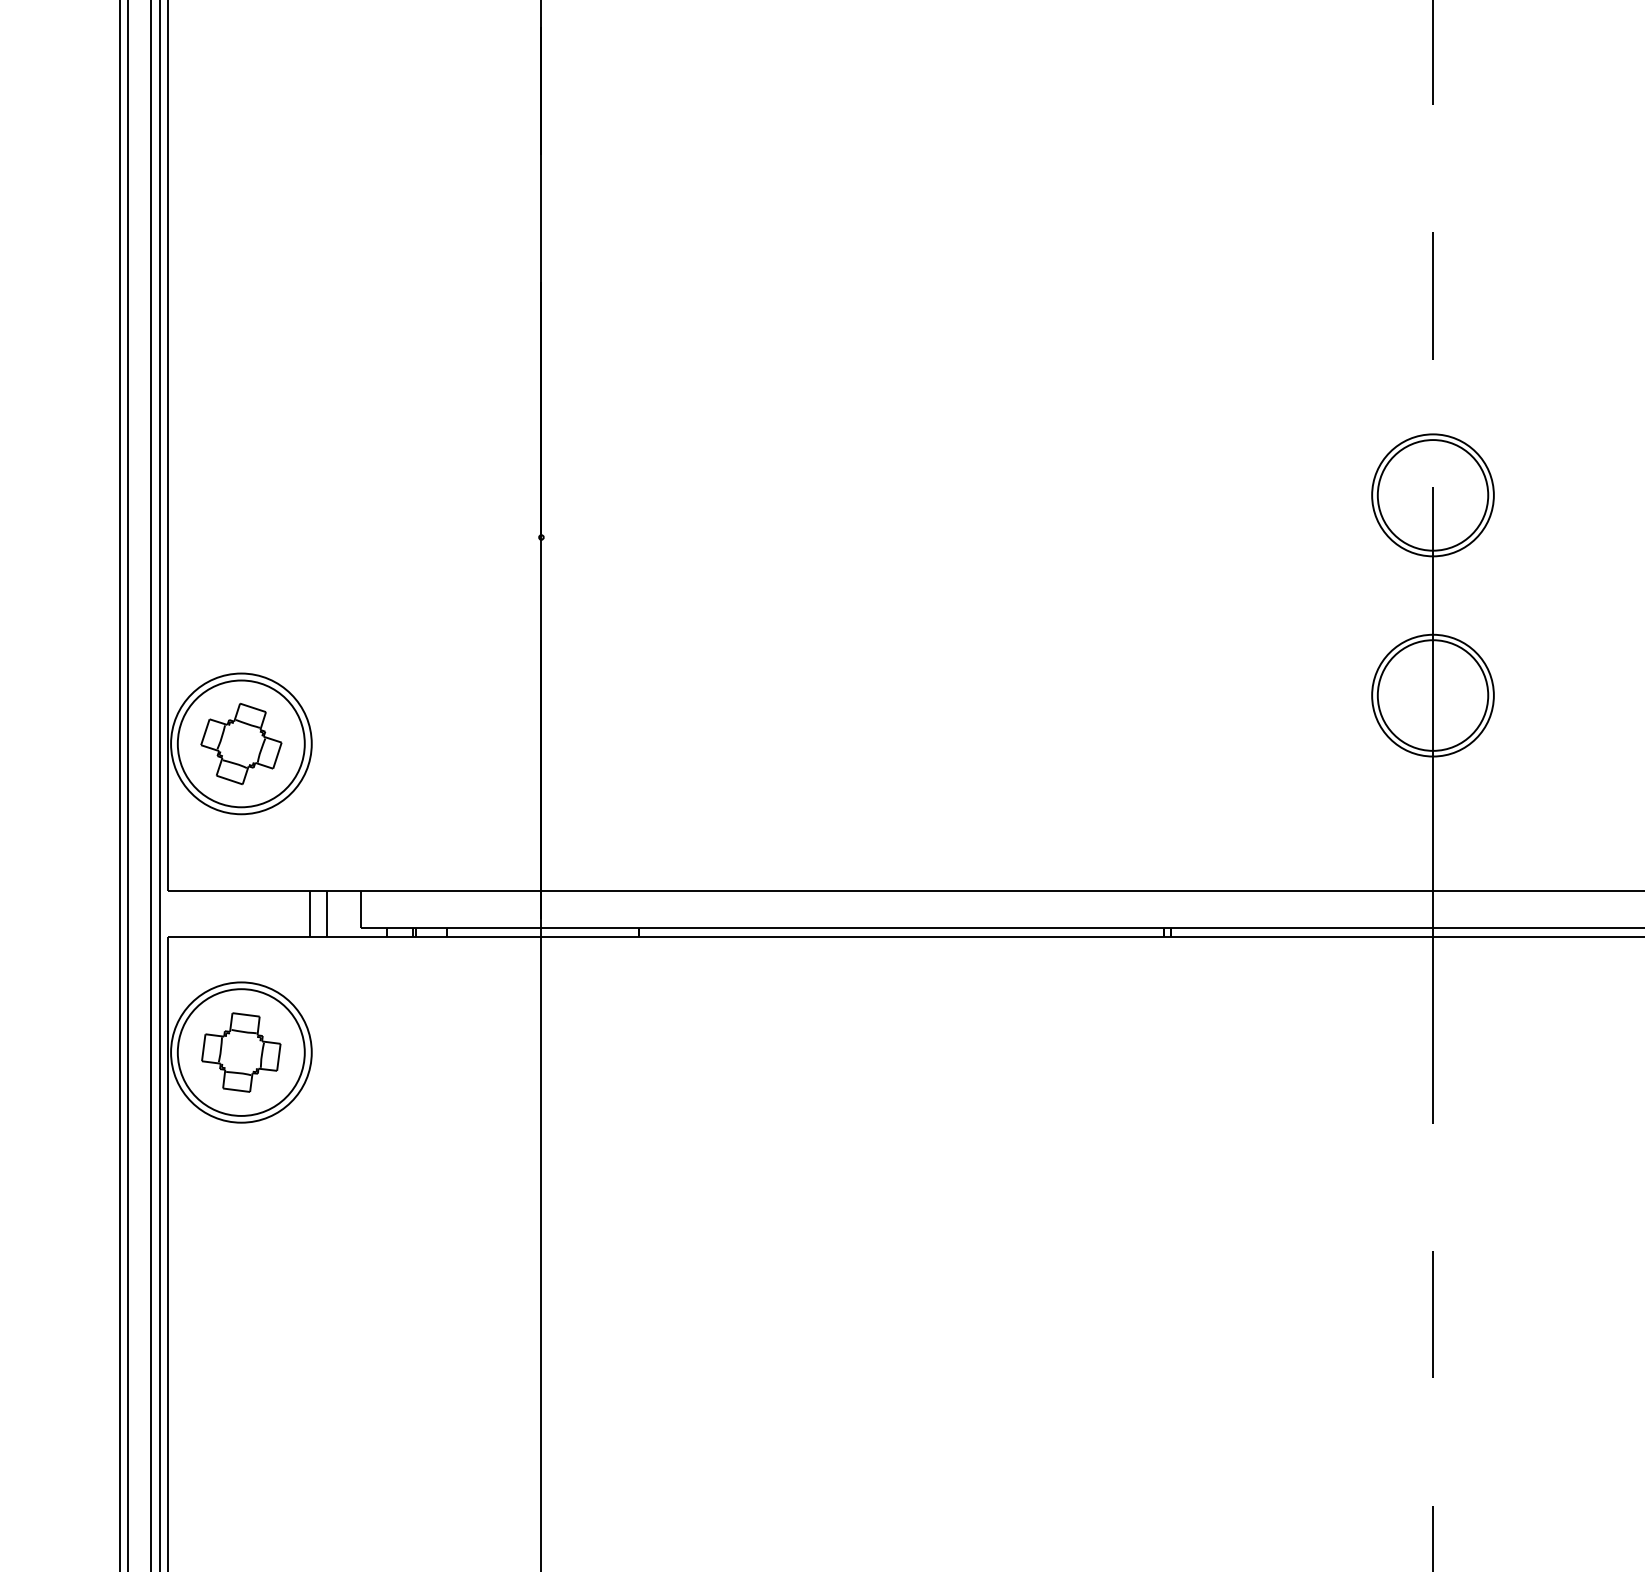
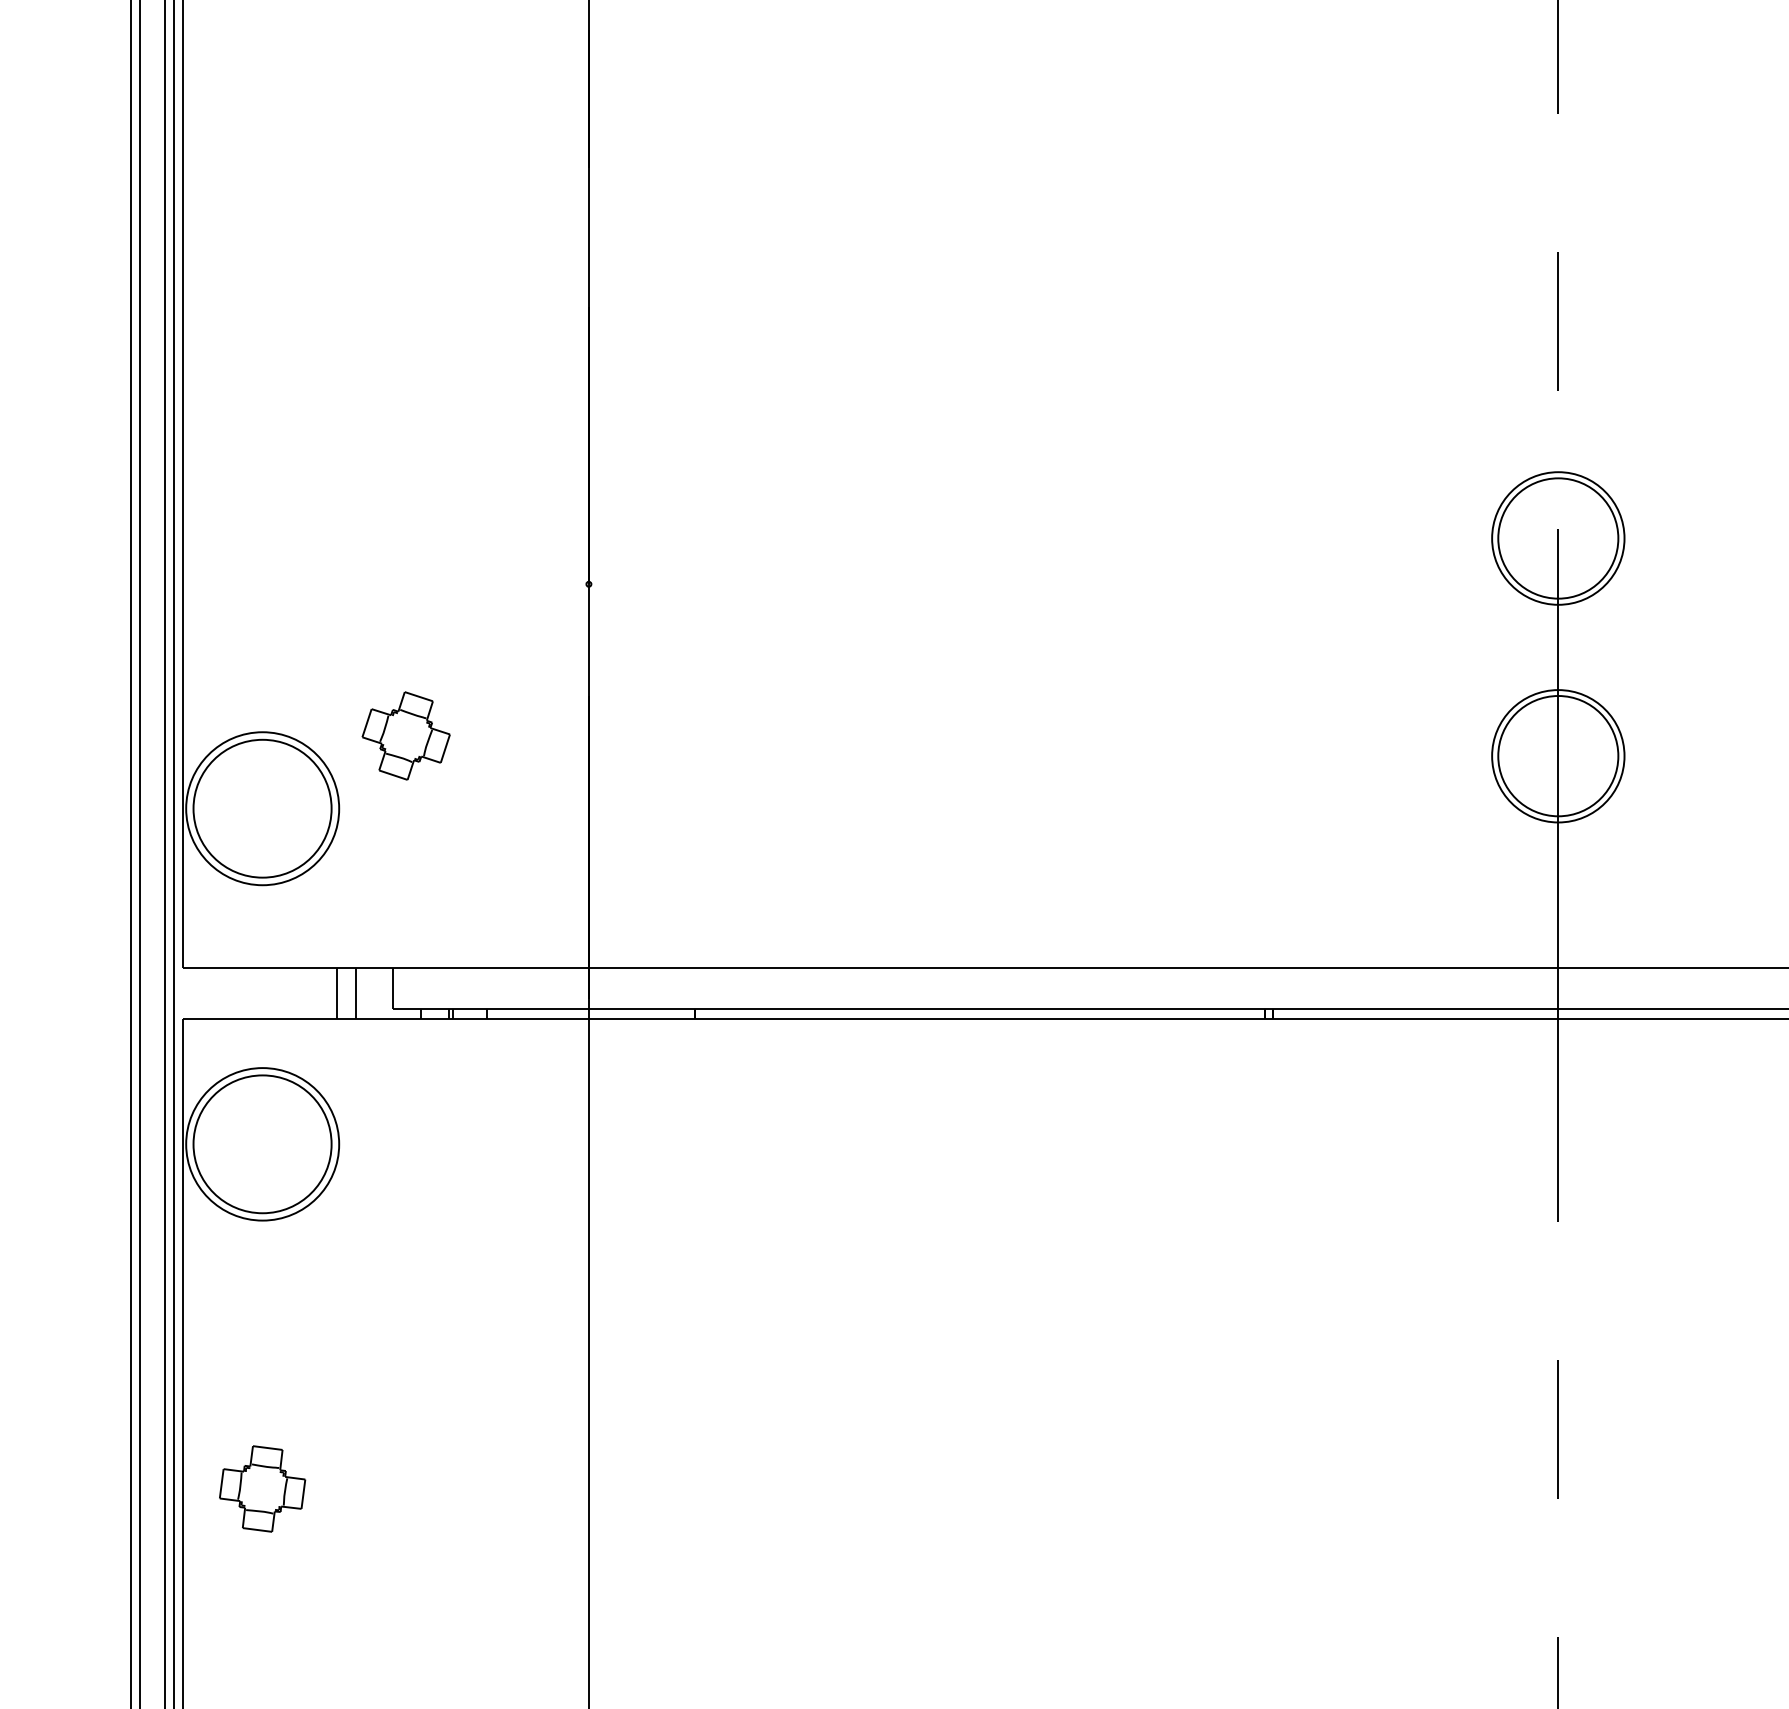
part: (241, 743) -> (406, 735), moved
part: (241, 1052) -> (262, 1488), moved

